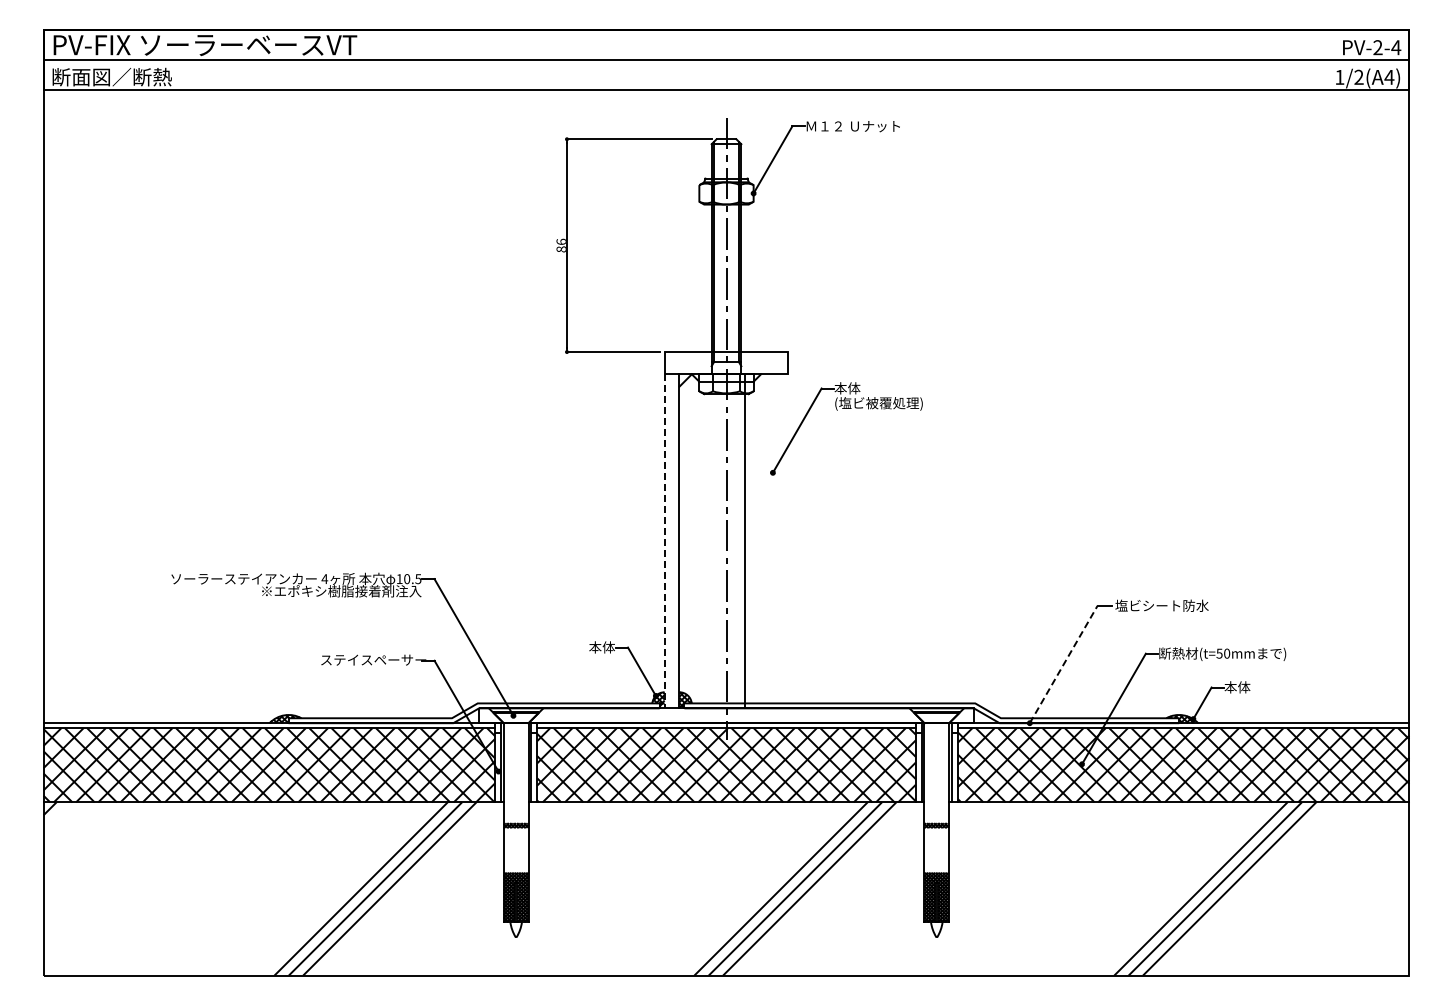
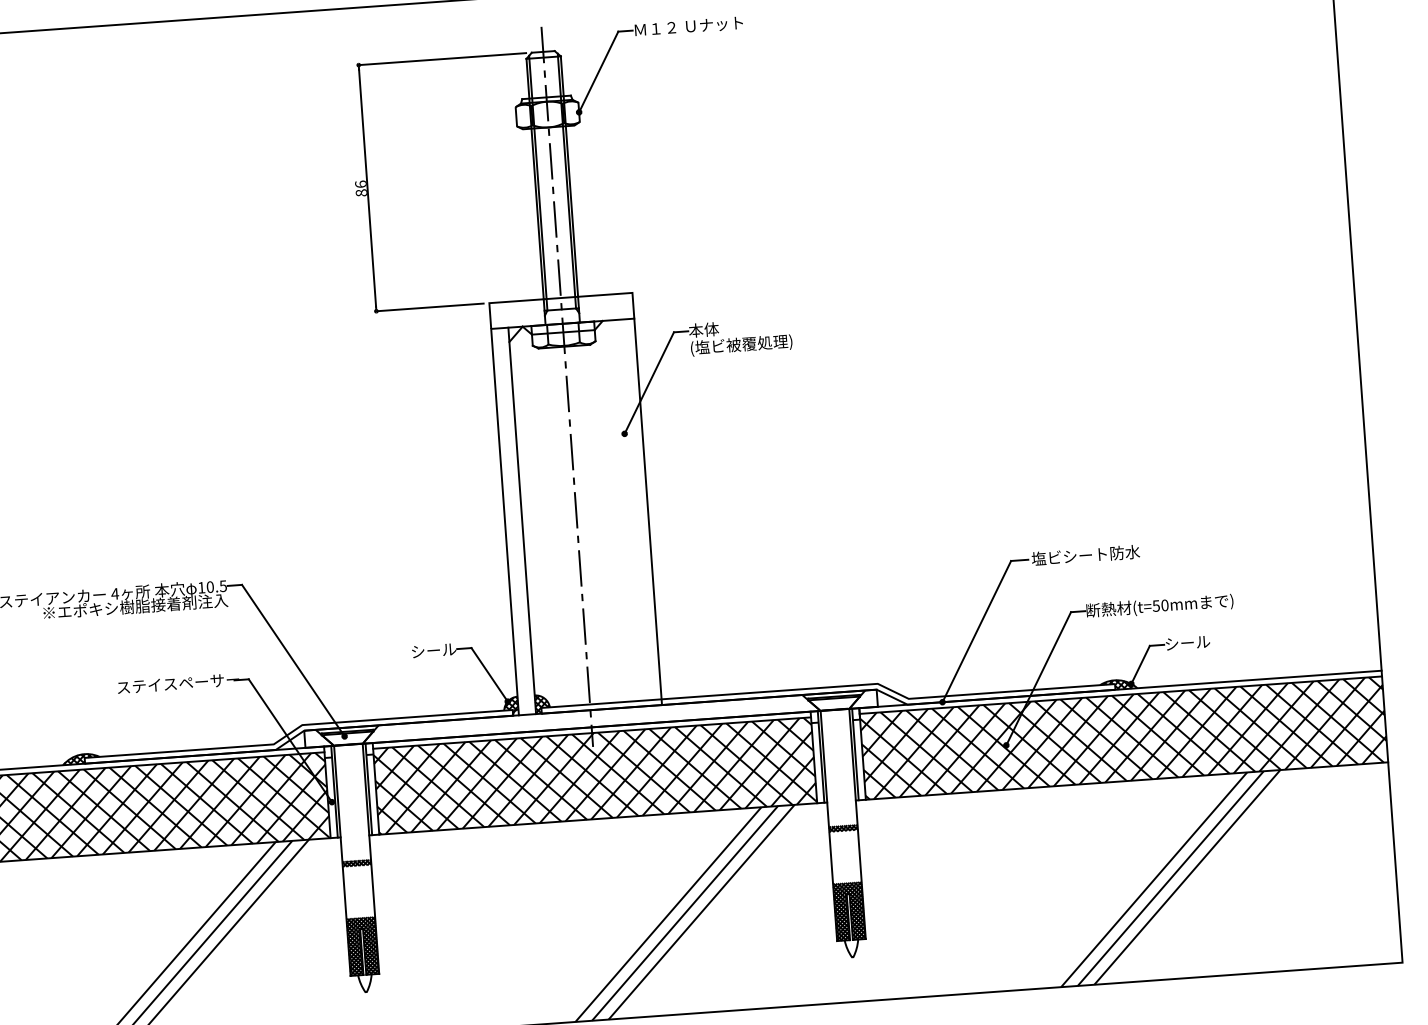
line: (664, 541) -> (504, 522), dashed -> solid
line: (745, 541) -> (648, 512), moved
text: (595, 647) -> (433, 650), 本体 -> シール
line: (1063, 664) -> (976, 631), dashed -> solid
text: (1243, 687) -> (1186, 643), 本体 -> シール

